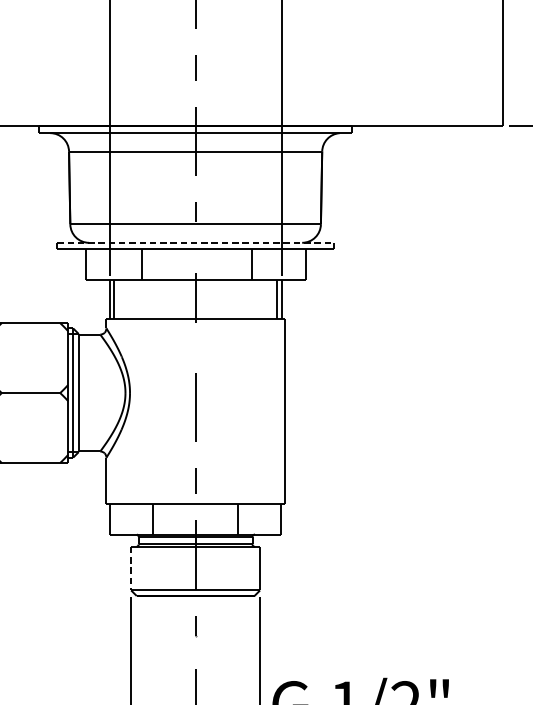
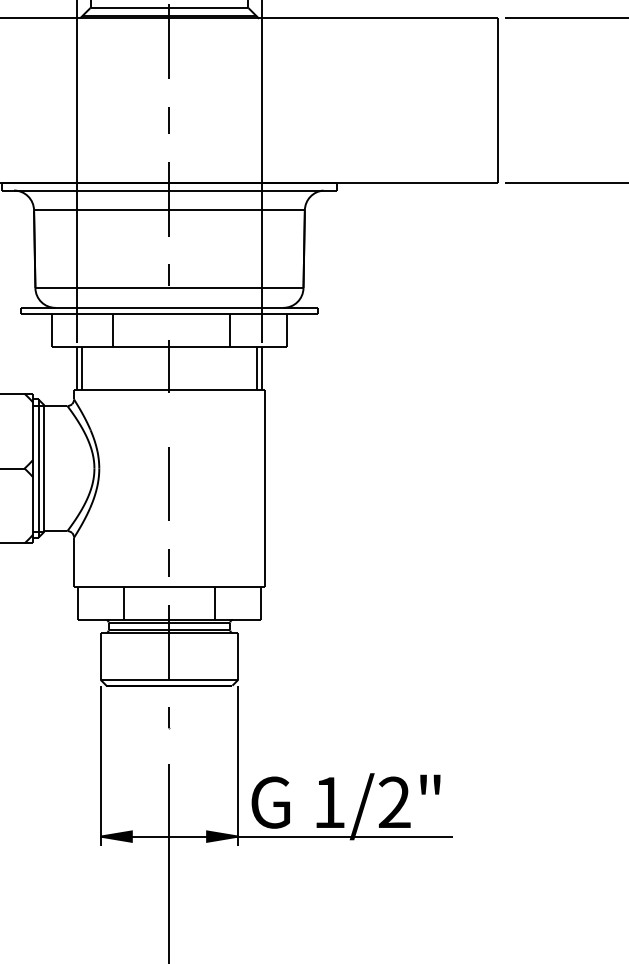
line: (195, 242) -> (169, 307), dashed -> solid
line: (131, 568) -> (100, 656), dashed -> solid

